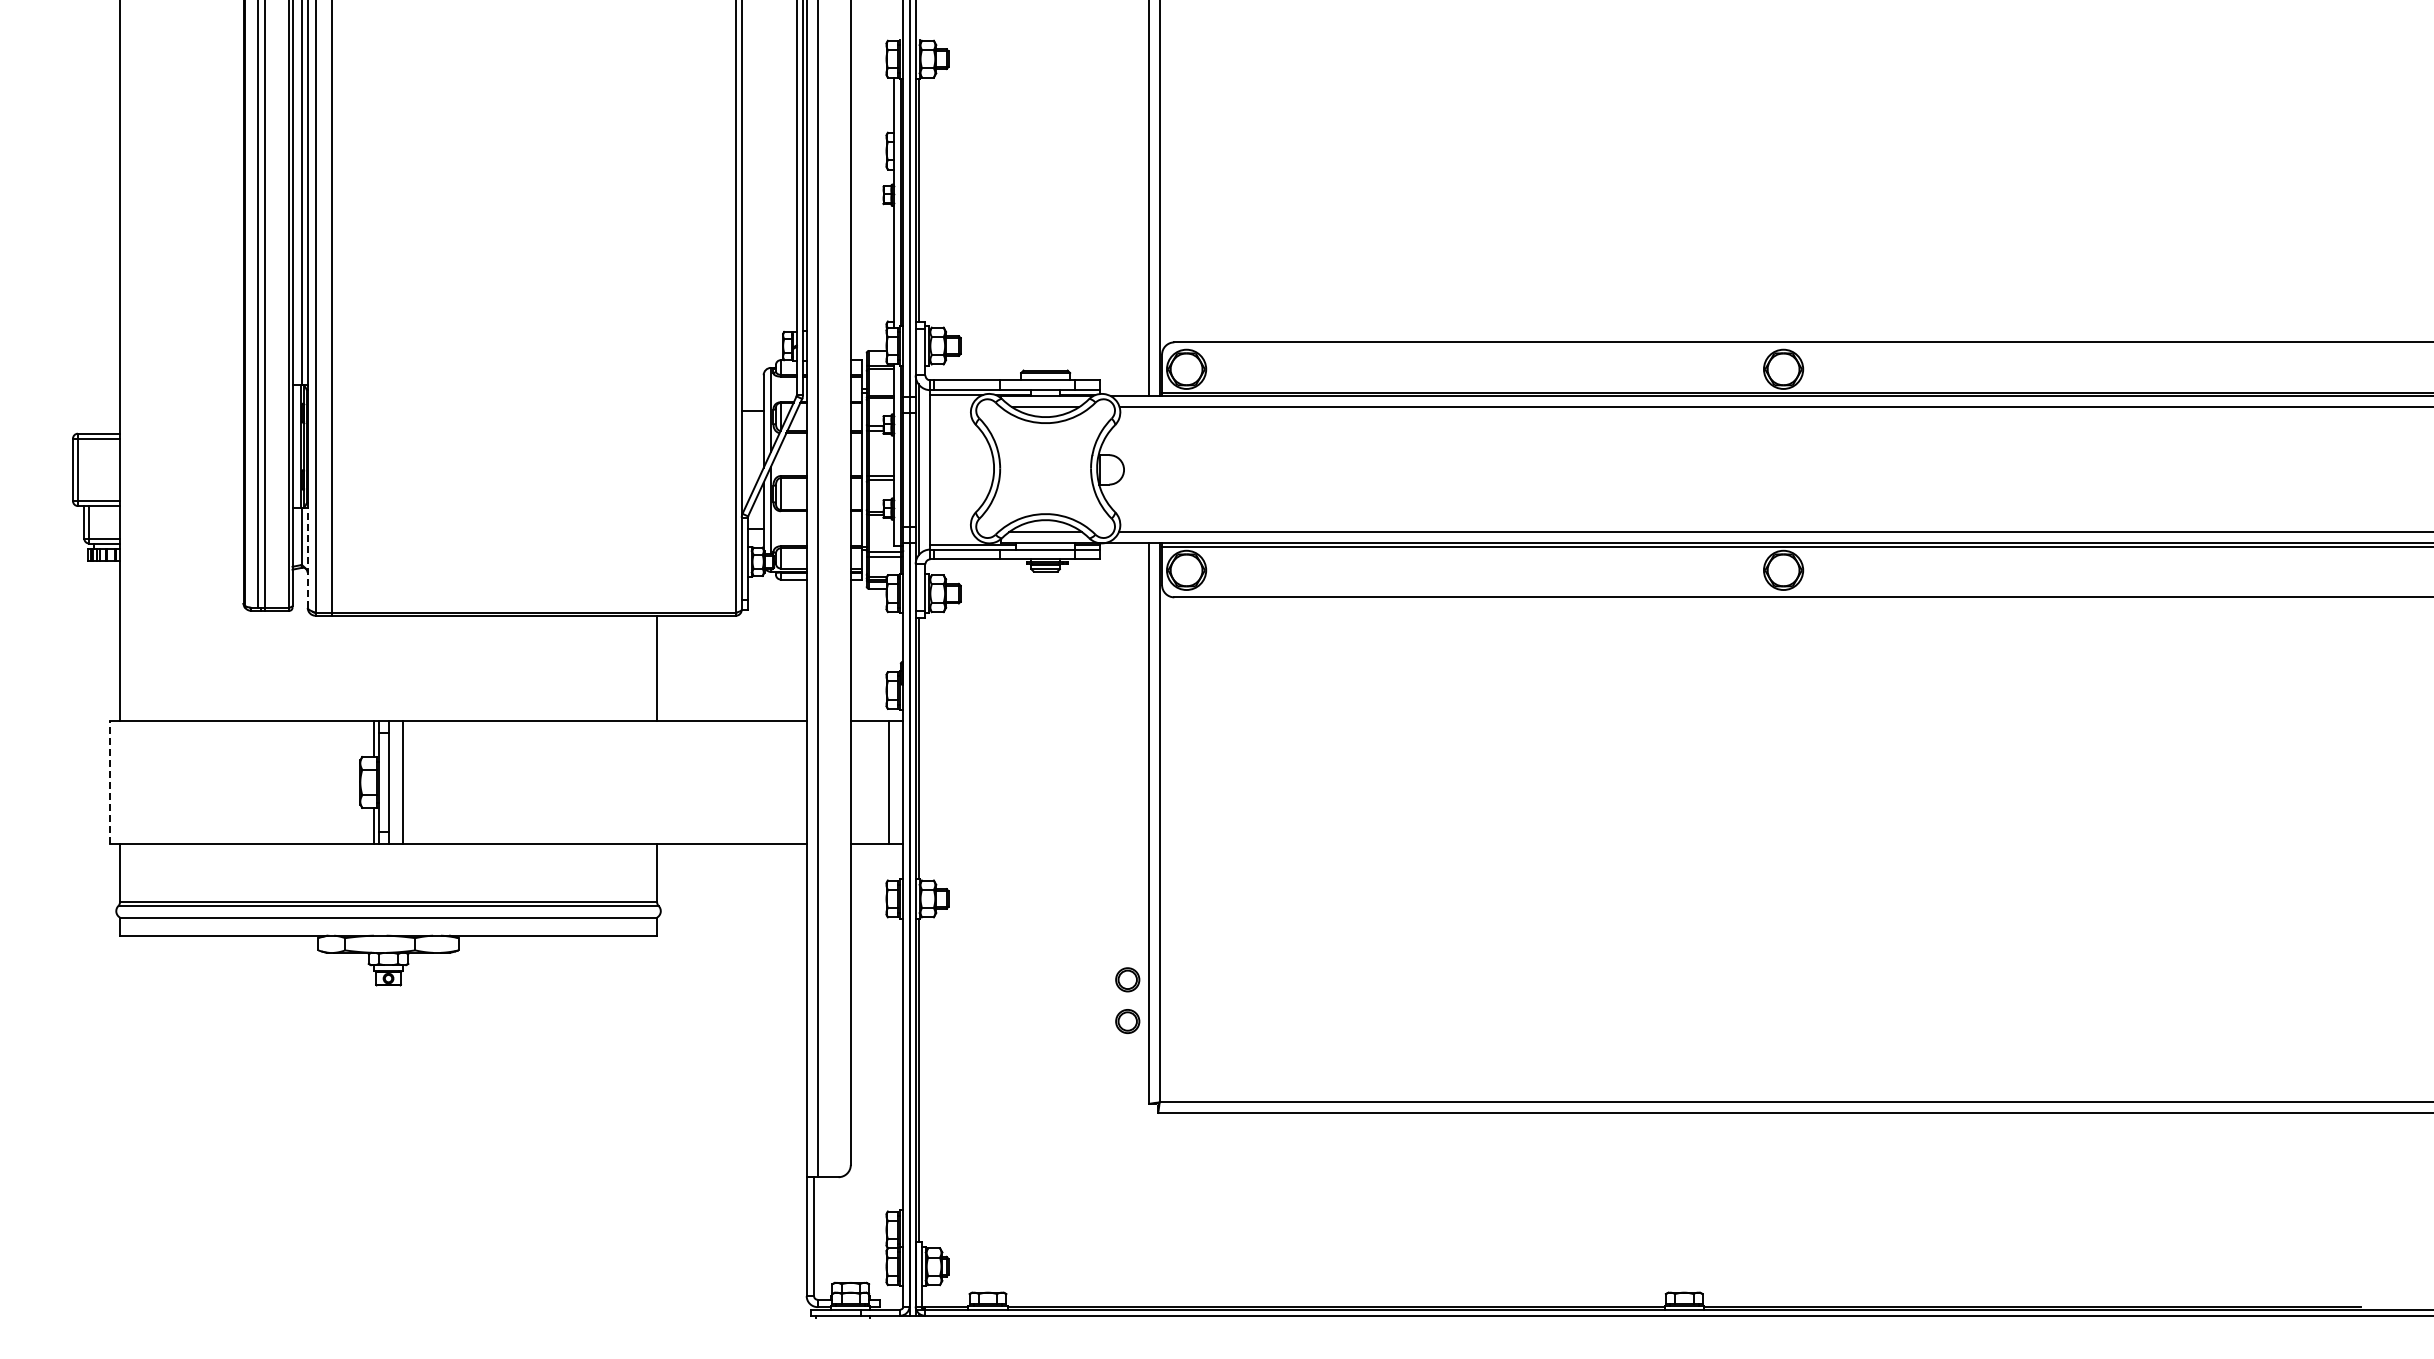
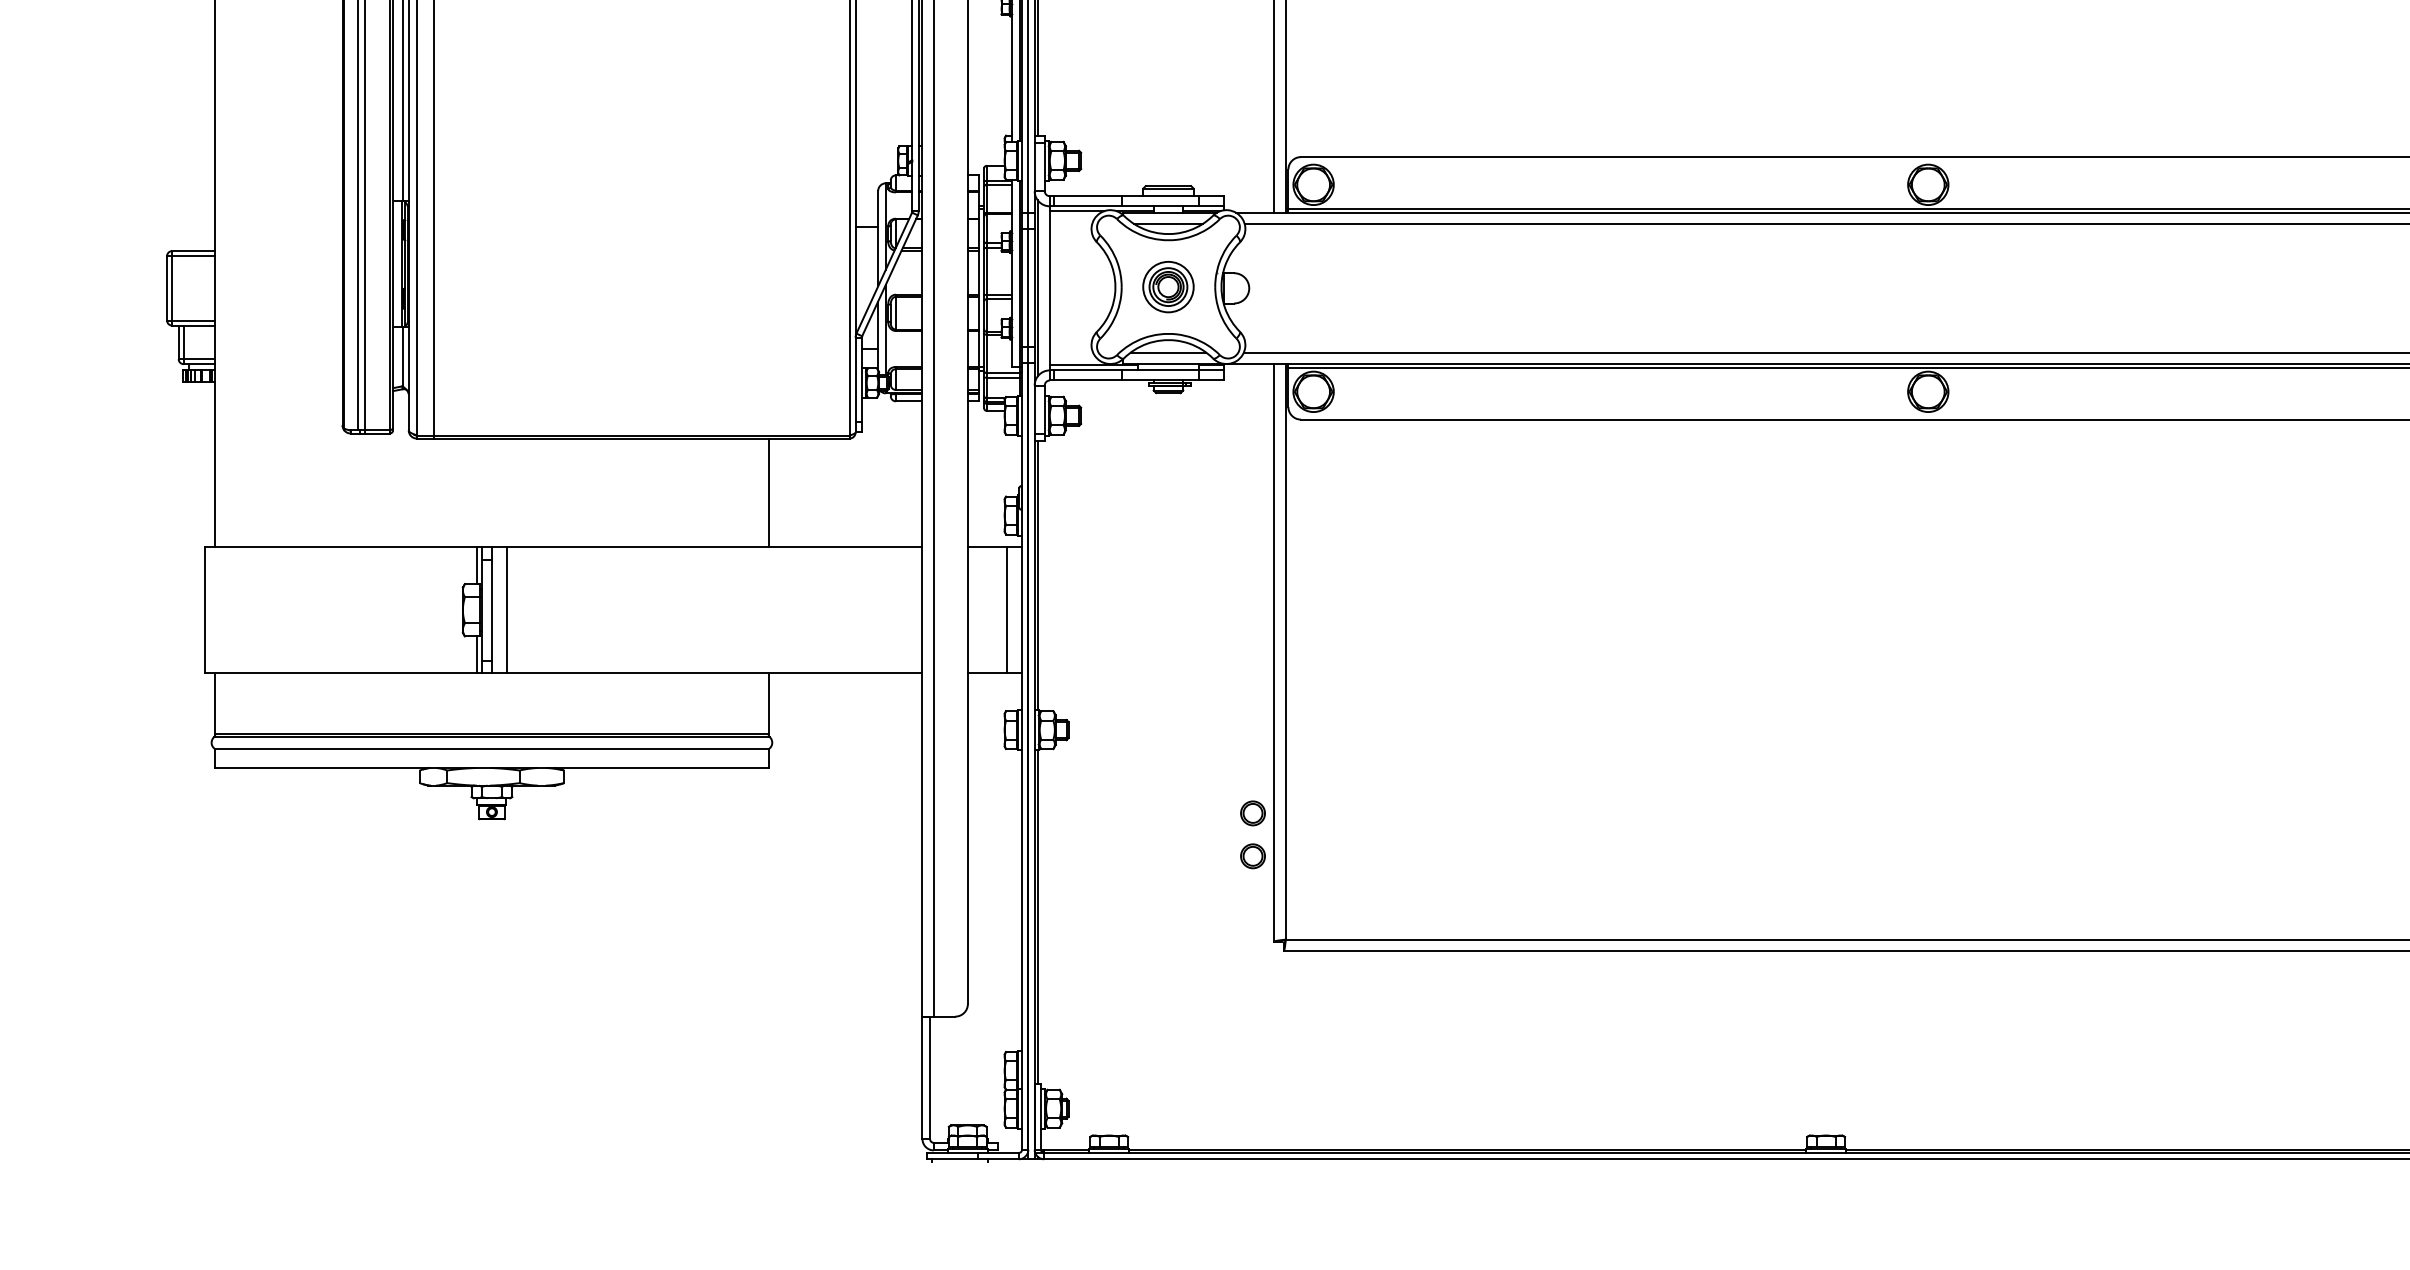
part: (1045, 468) -> (1168, 286), added
line: (307, 557) -> (408, 378), dashed -> solid
line: (110, 781) -> (205, 609), dashed -> solid

